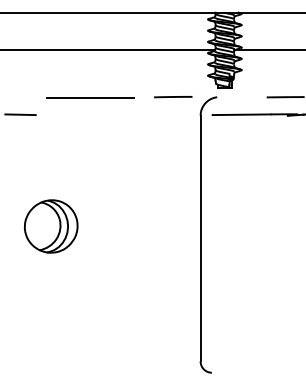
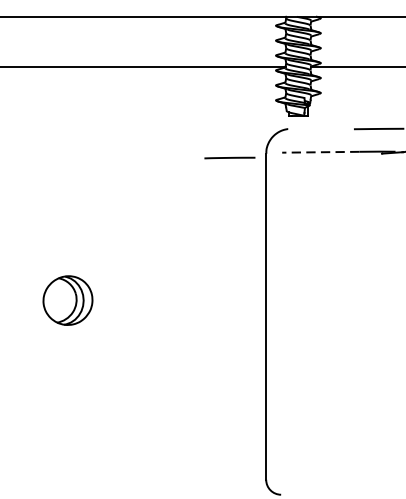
line: (173, 97) -> (230, 158), moved
line: (90, 98) -> (120, 130), removed
line: (20, 114) -> (27, 151), removed
line: (241, 114) -> (320, 151), solid -> dashed
part: (51, 226) -> (68, 300), size x0.7

